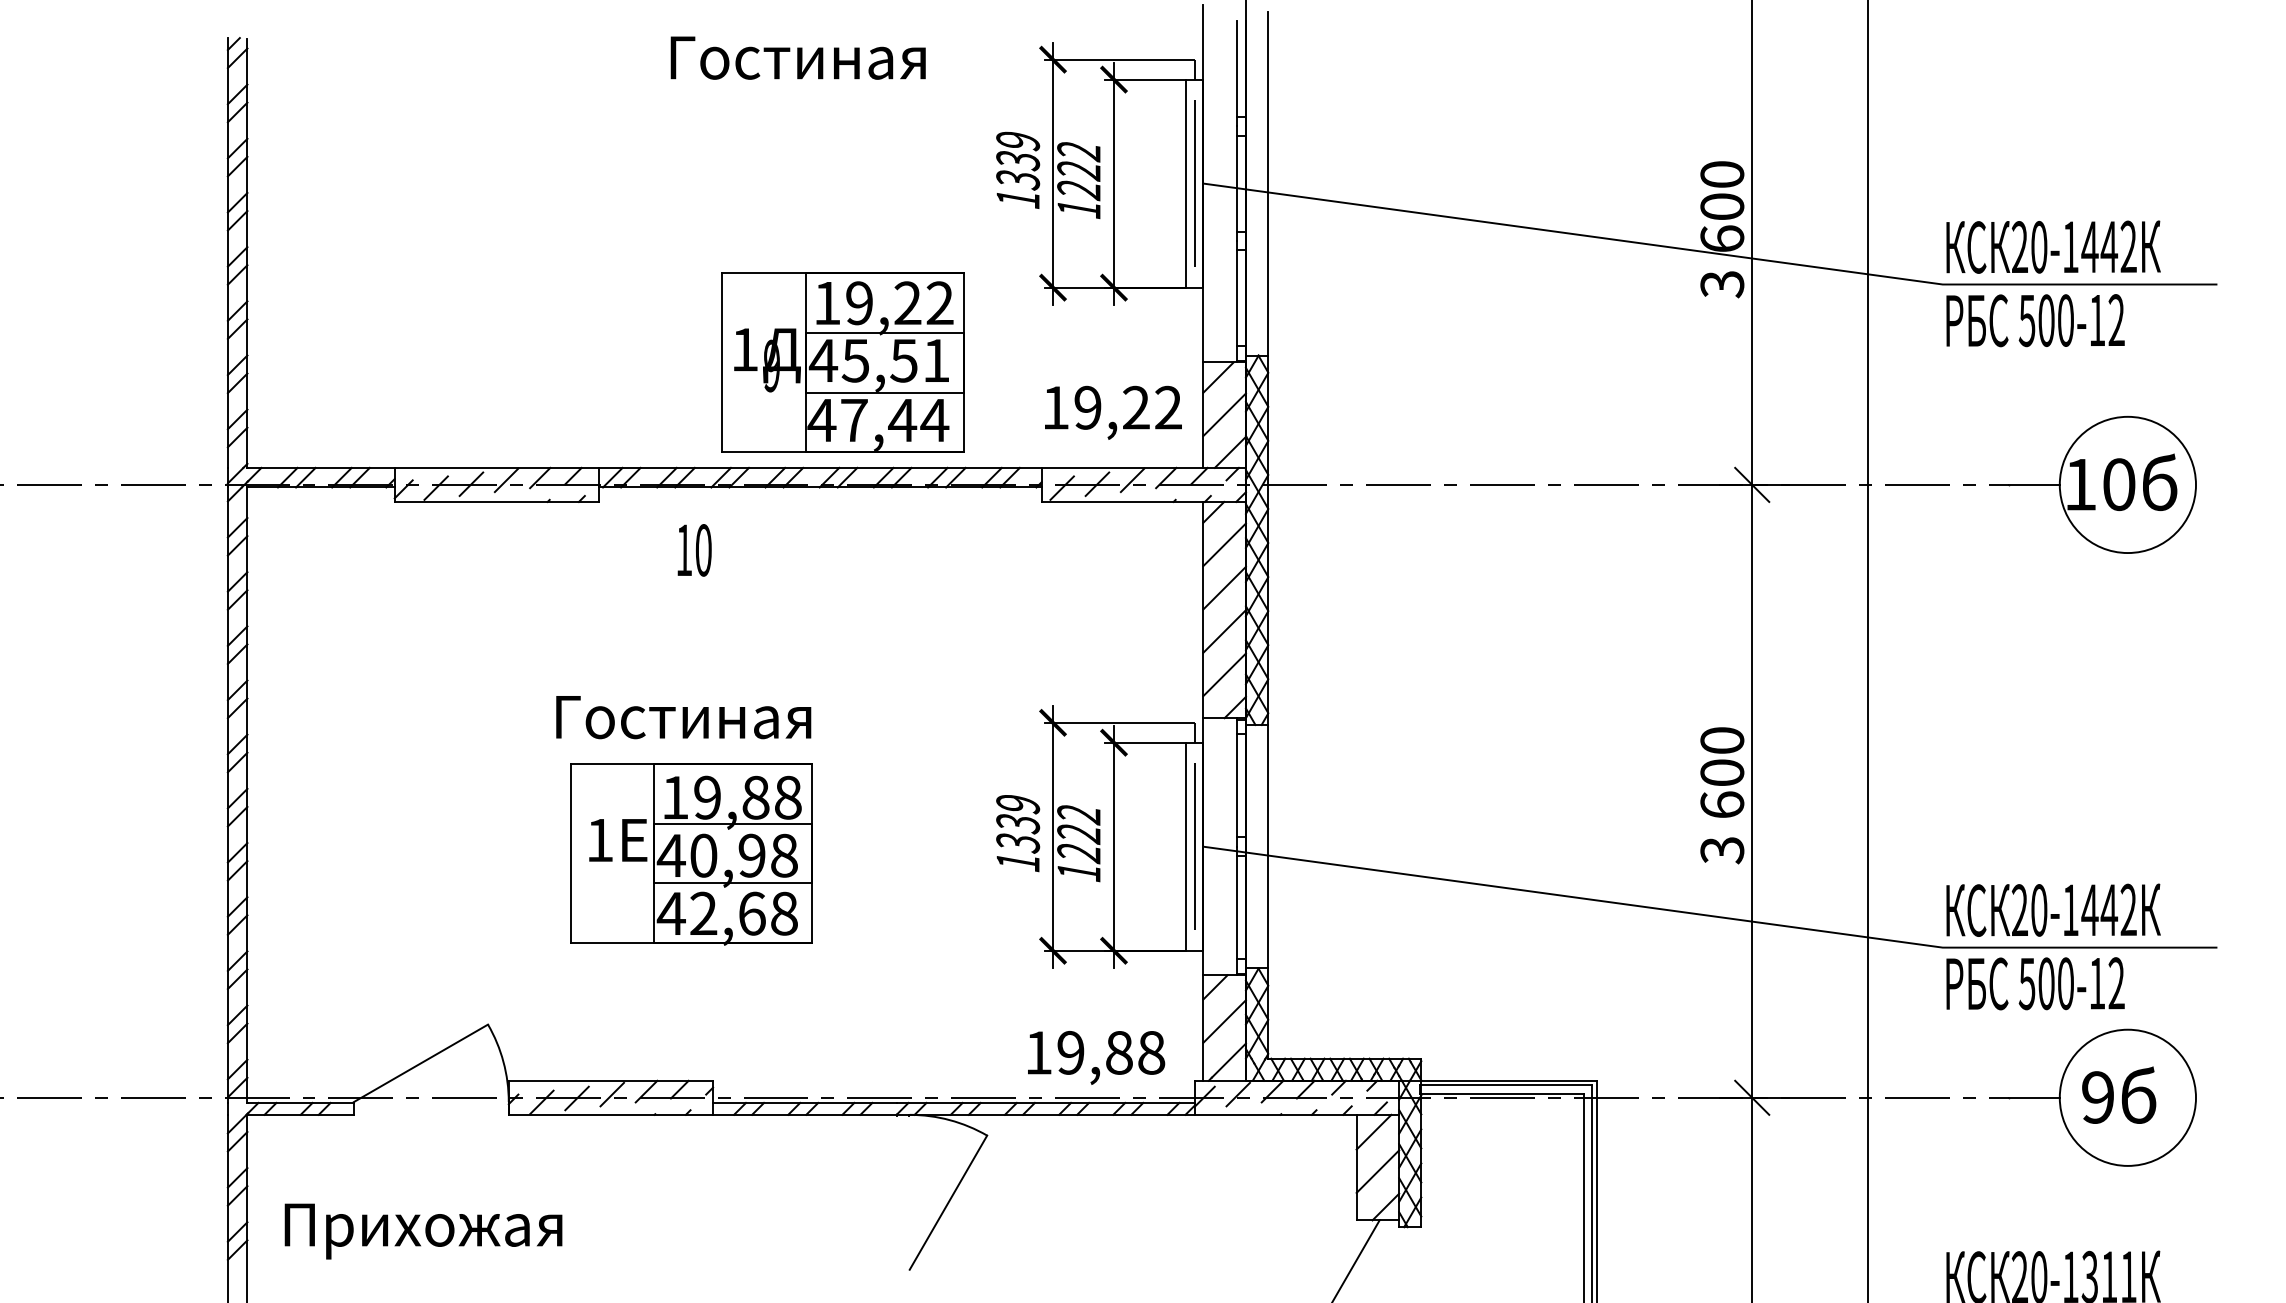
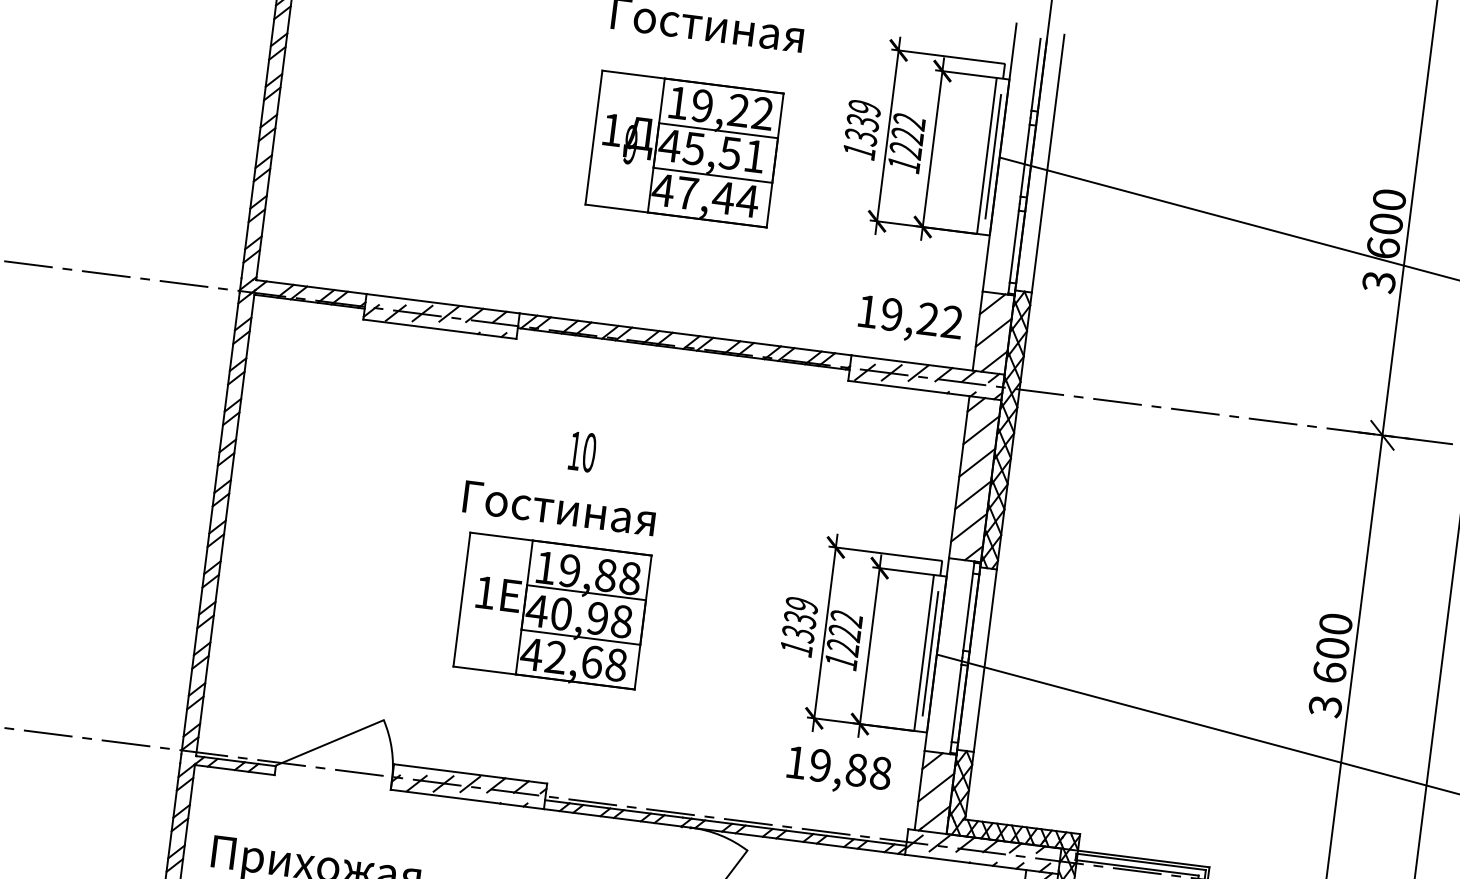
part: (842, 362) -> (684, 148), moved
text: (694, 550) -> (582, 452), moved
text: (1096, 1057) -> (839, 771), moved

